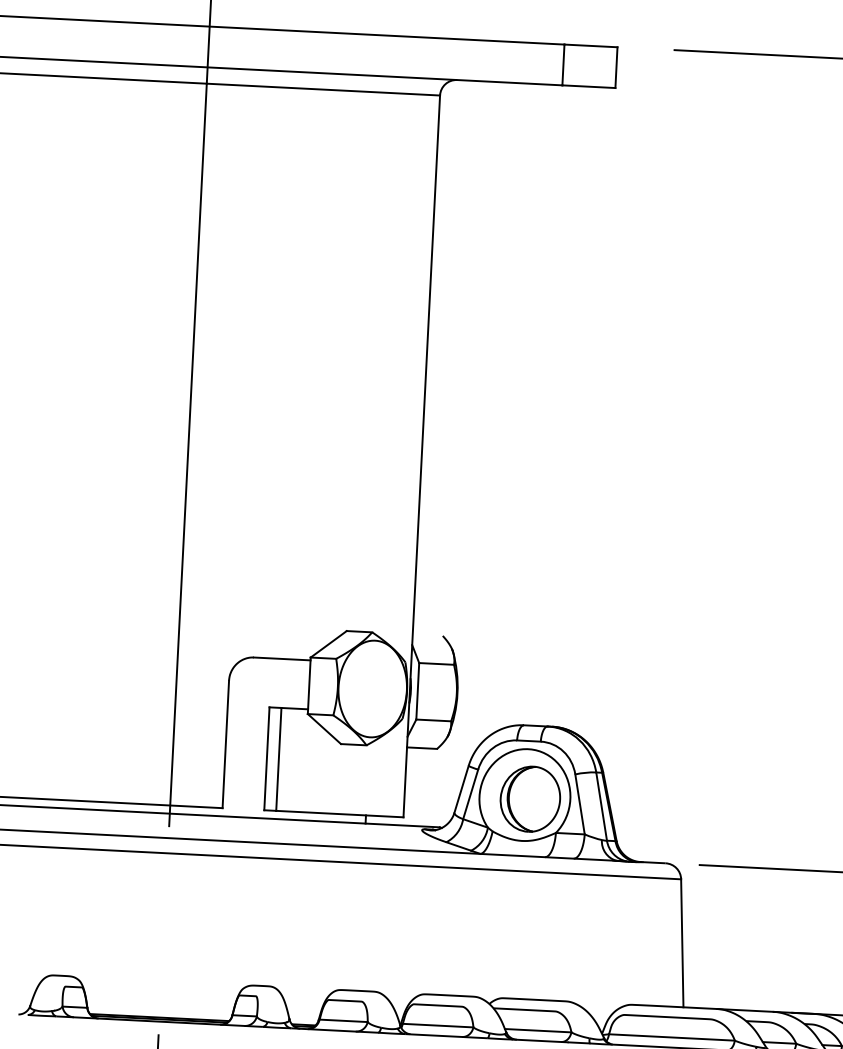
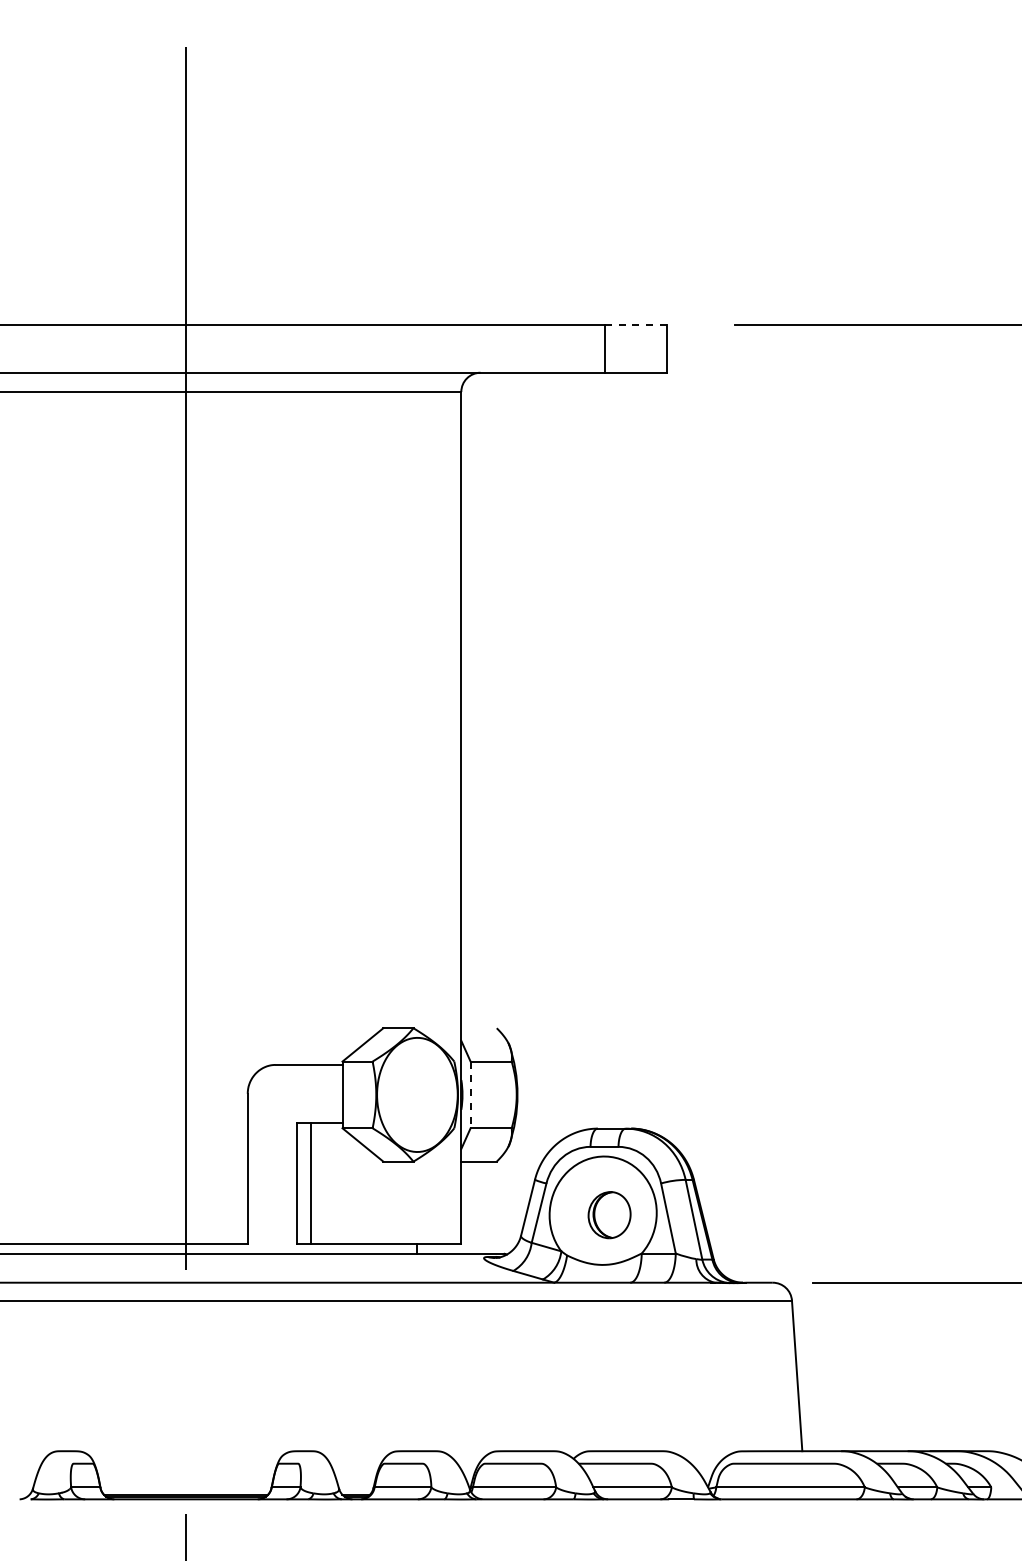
line: (591, 45) -> (636, 324), solid -> dashed
line: (417, 691) -> (470, 1095), solid -> dashed
part: (530, 798) -> (609, 1214), size x0.6

